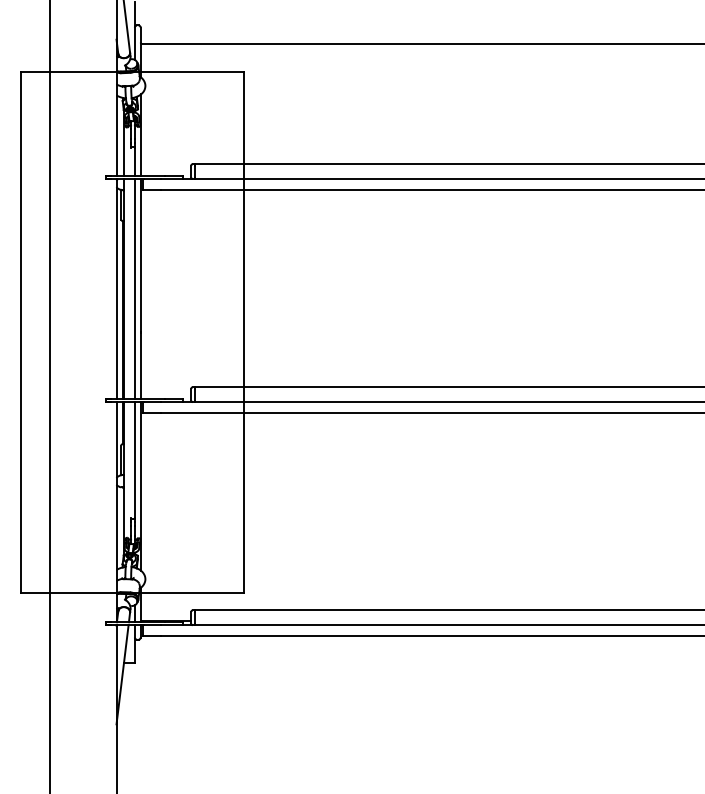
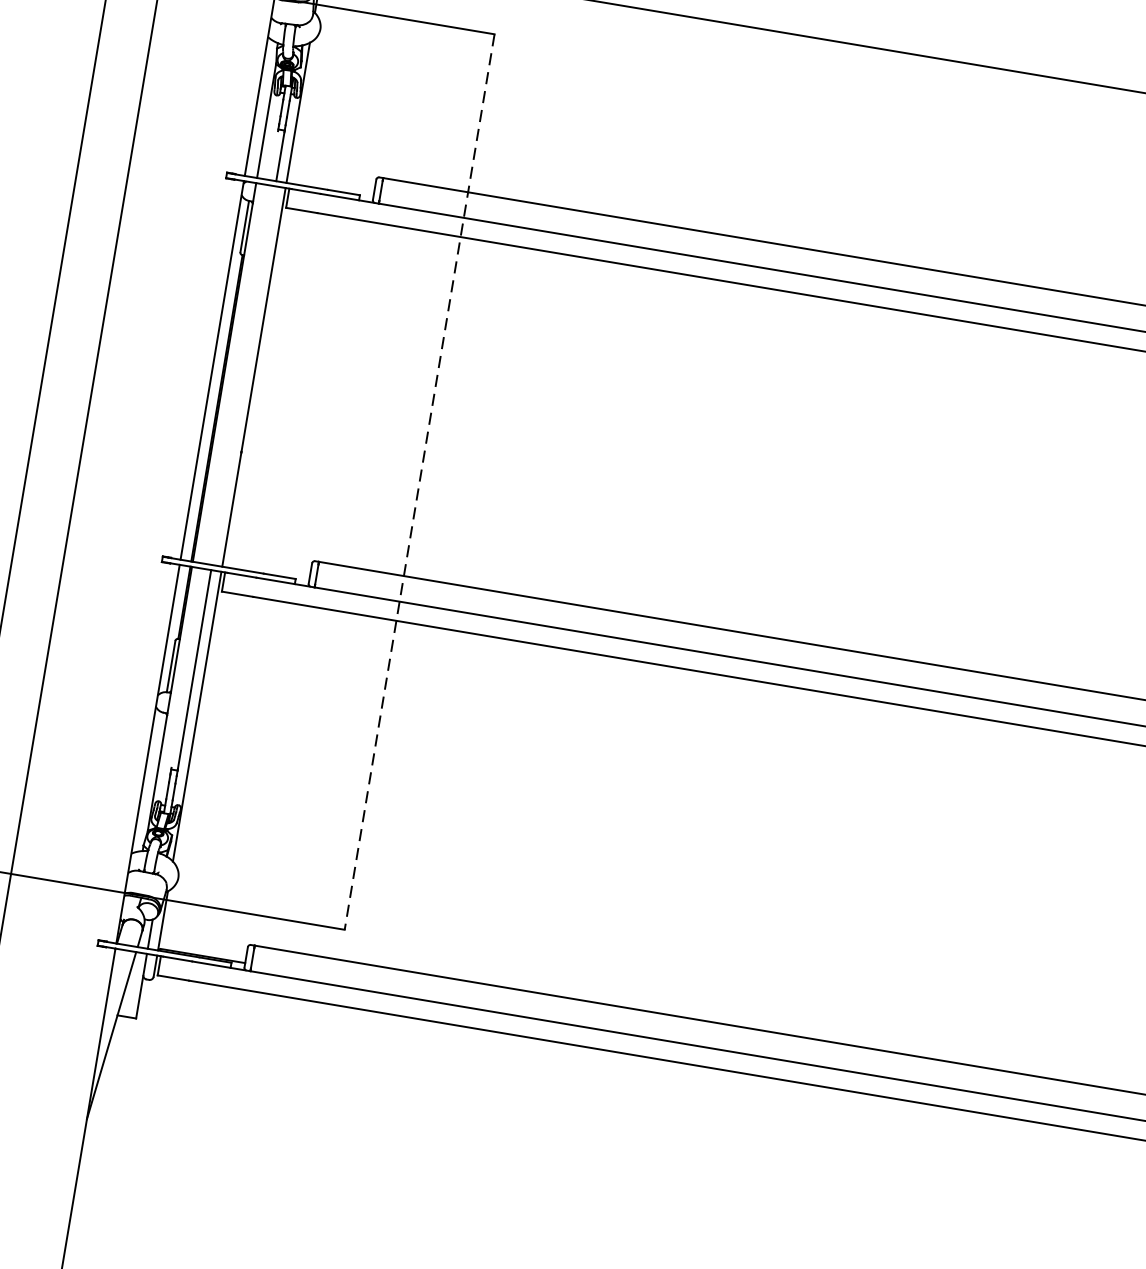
line: (134, 289) -> (243, 376), removed
line: (244, 333) -> (419, 483), solid -> dashed

